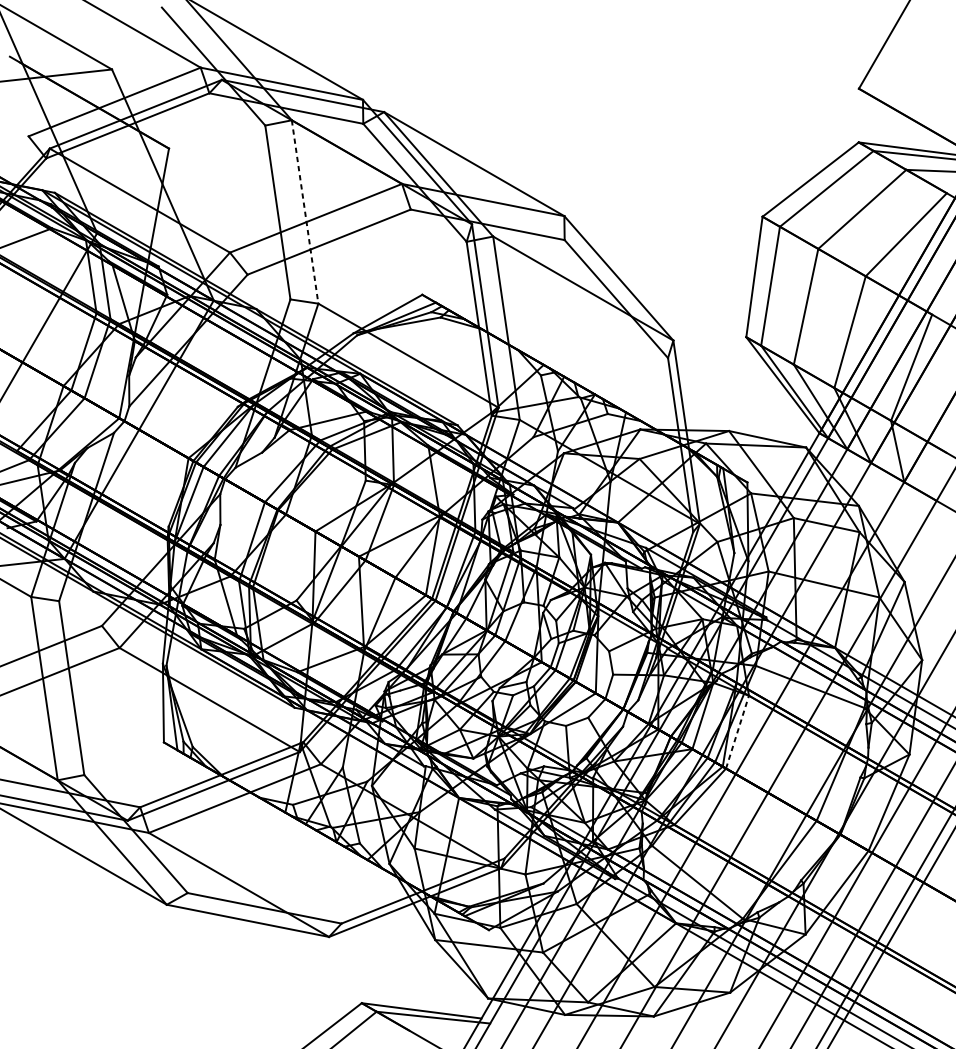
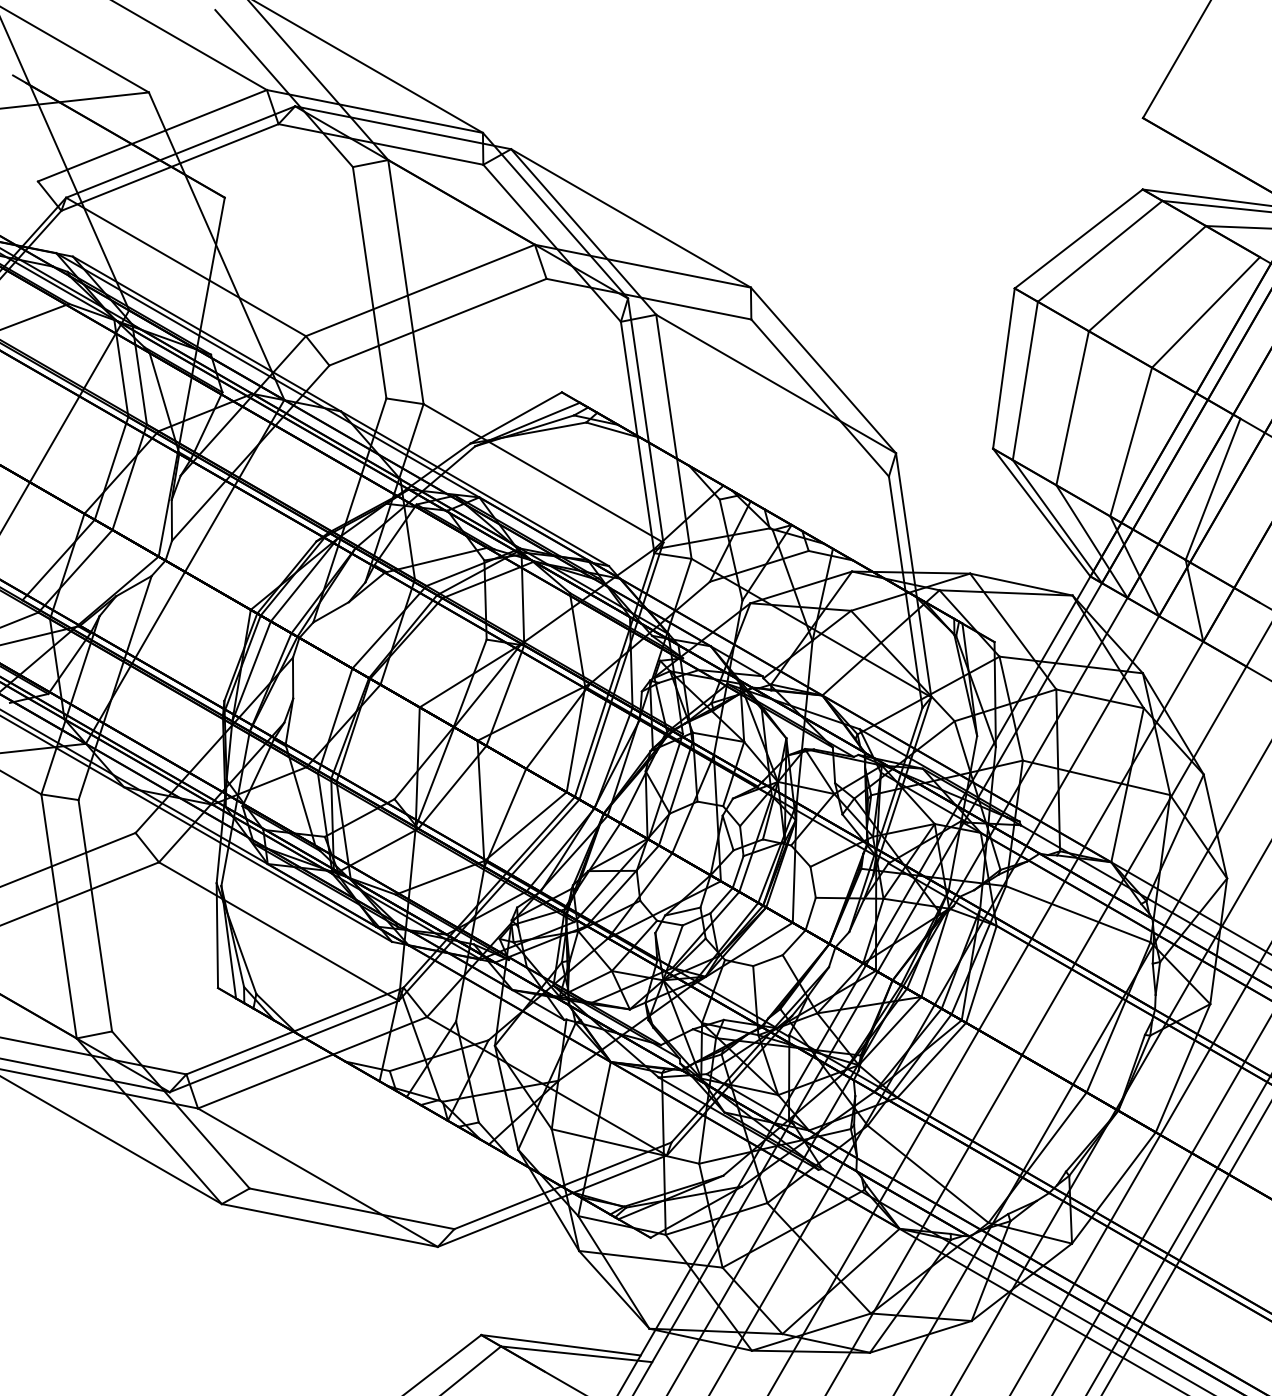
line: (304, 212) -> (405, 282), dashed -> solid
line: (737, 732) -> (981, 974), dashed -> solid

